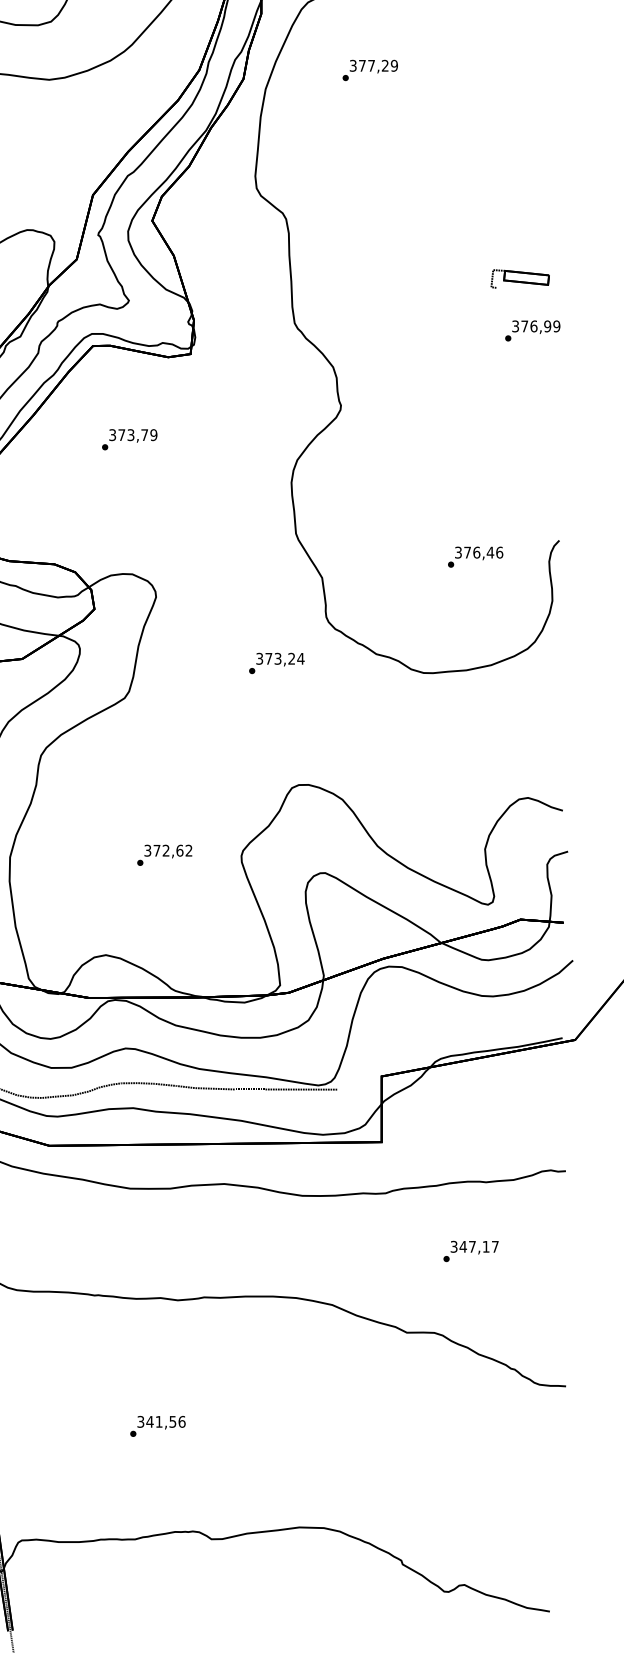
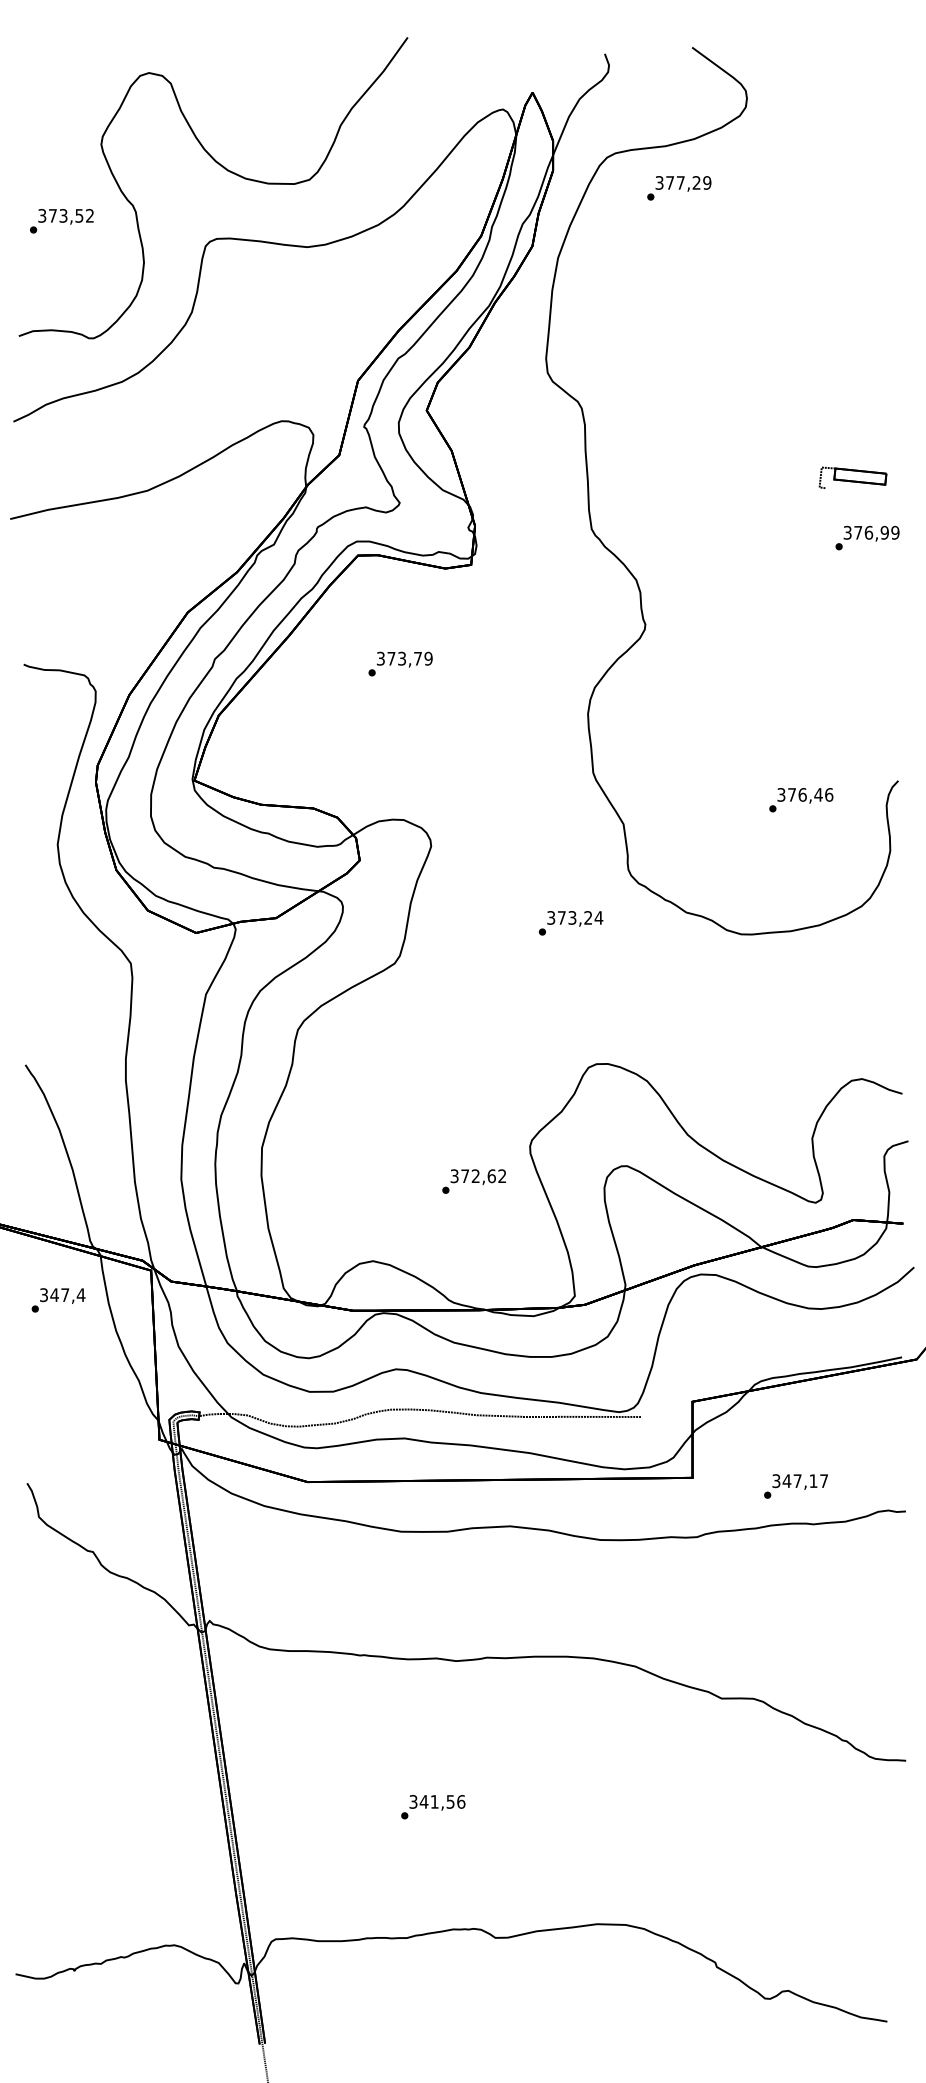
text: (370, 70) -> (679, 188), moved
text: (164, 855) -> (473, 1181), moved
text: (470, 1251) -> (795, 1486), moved

